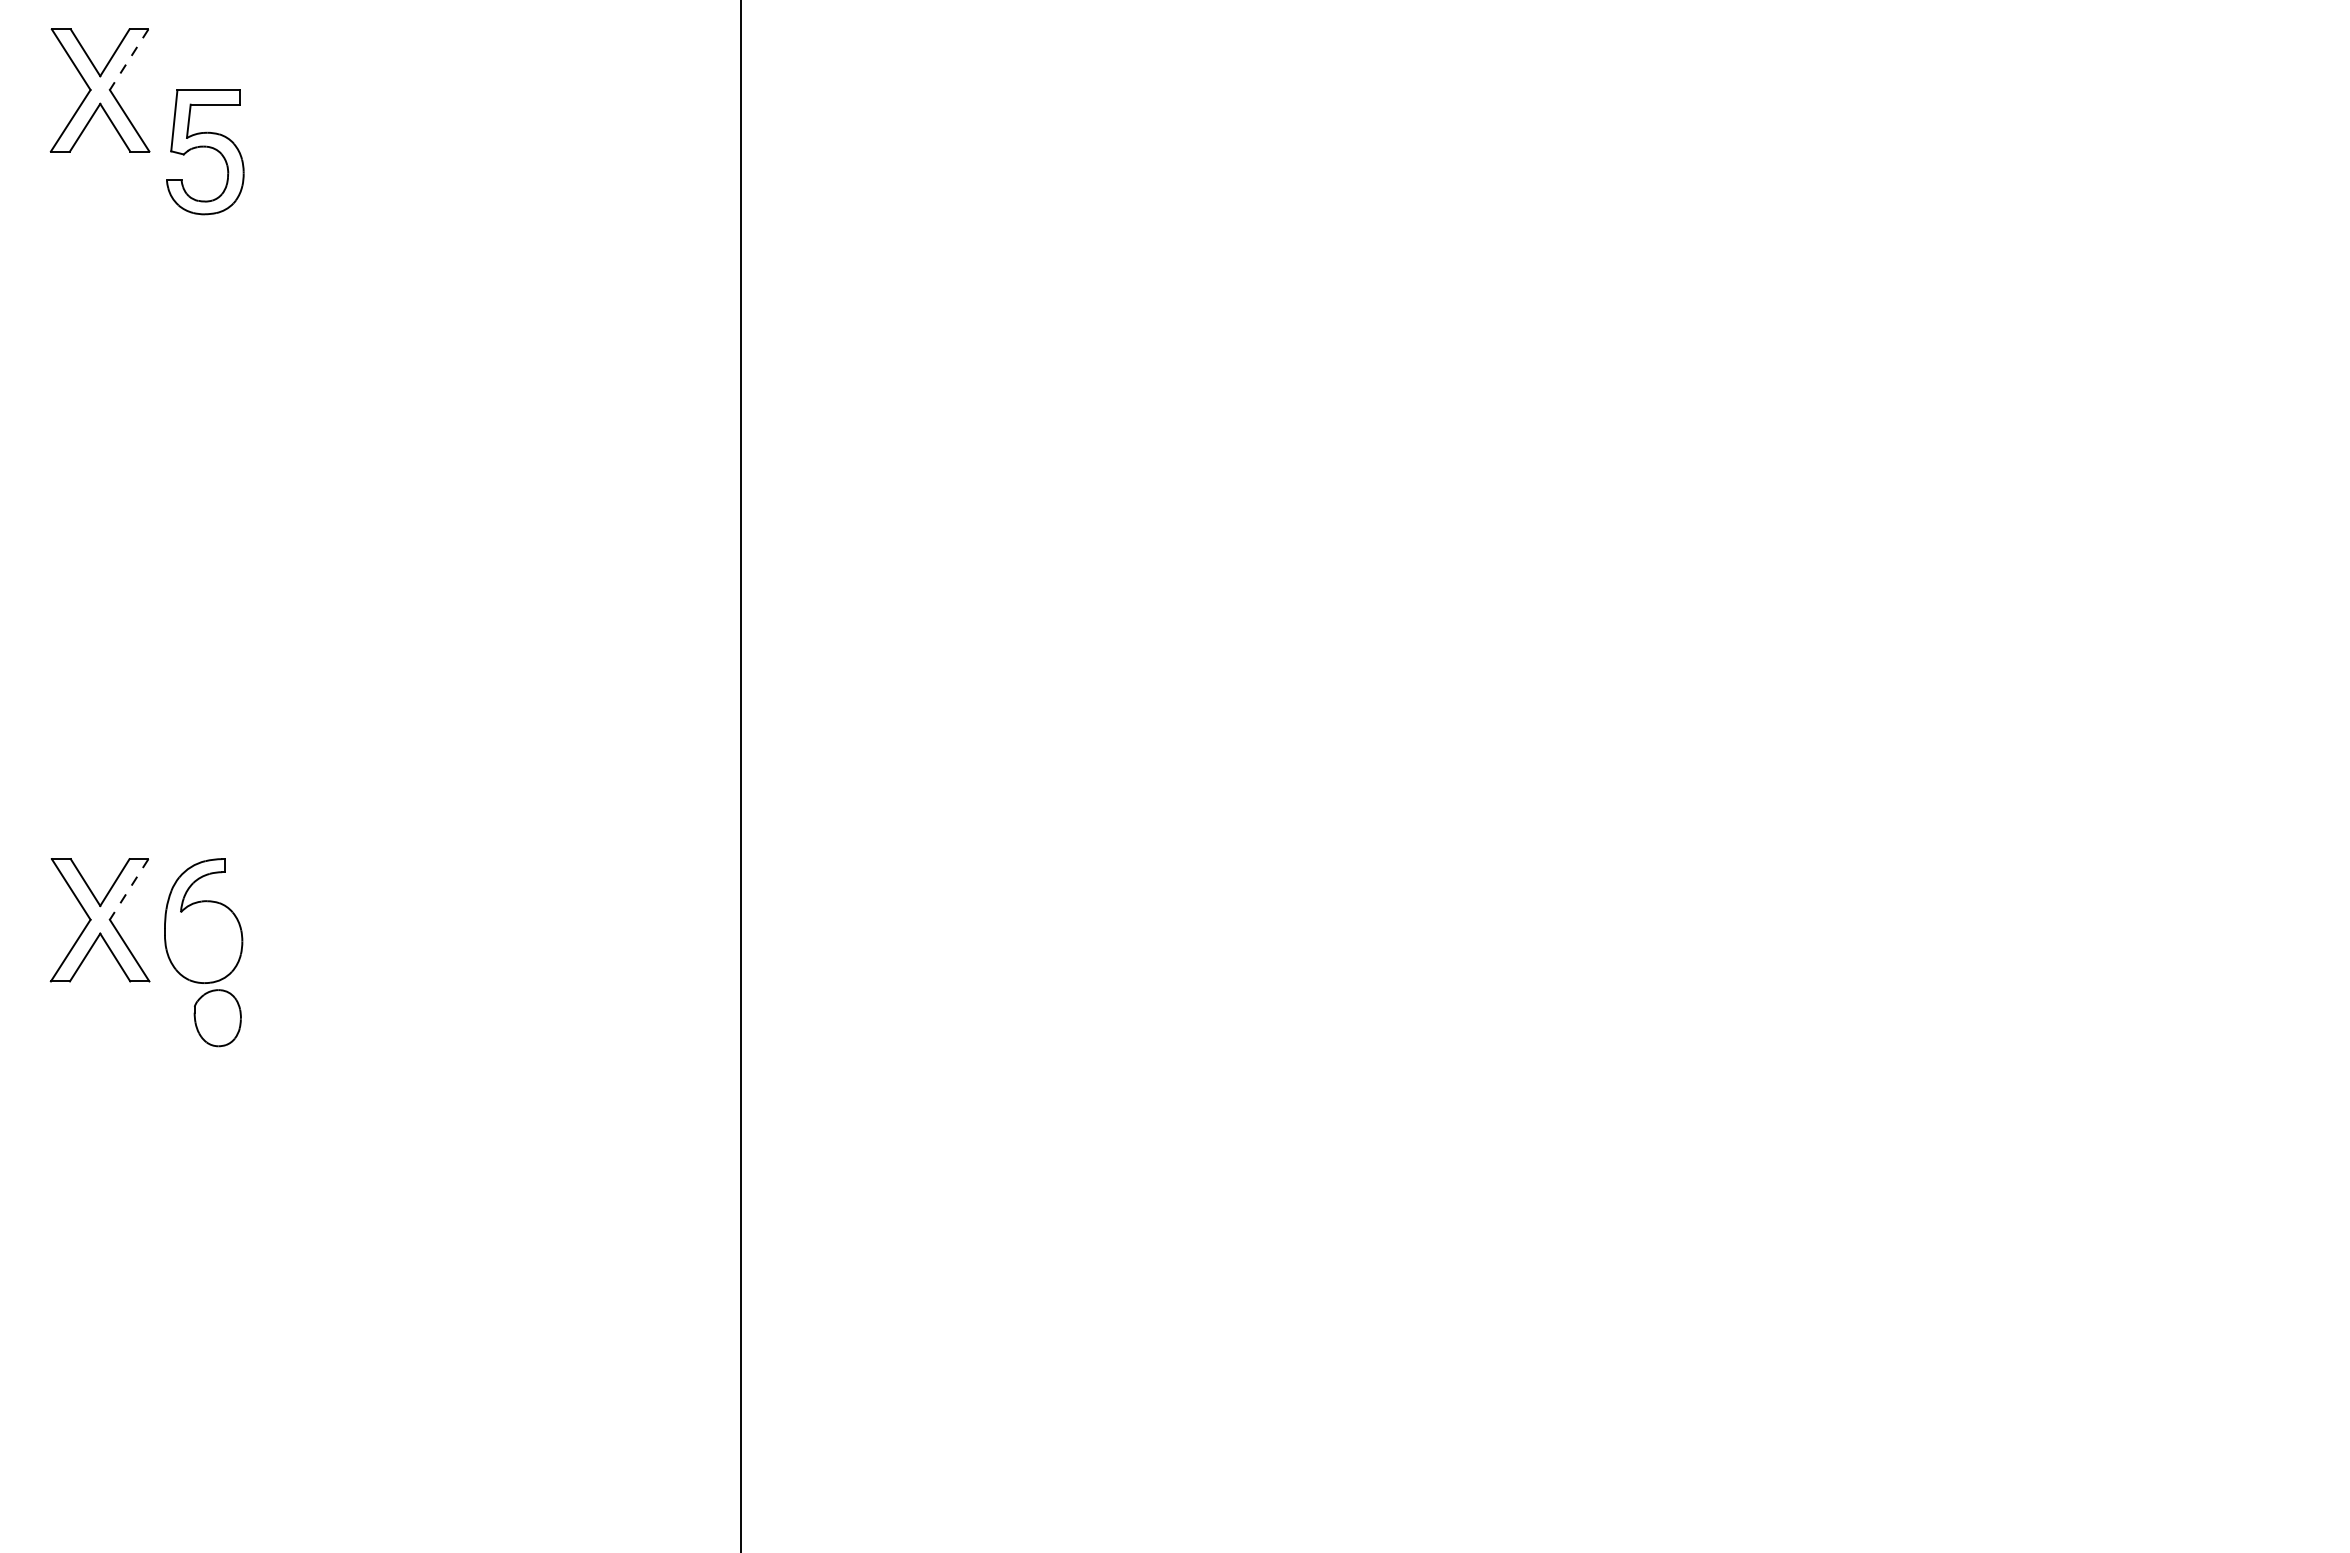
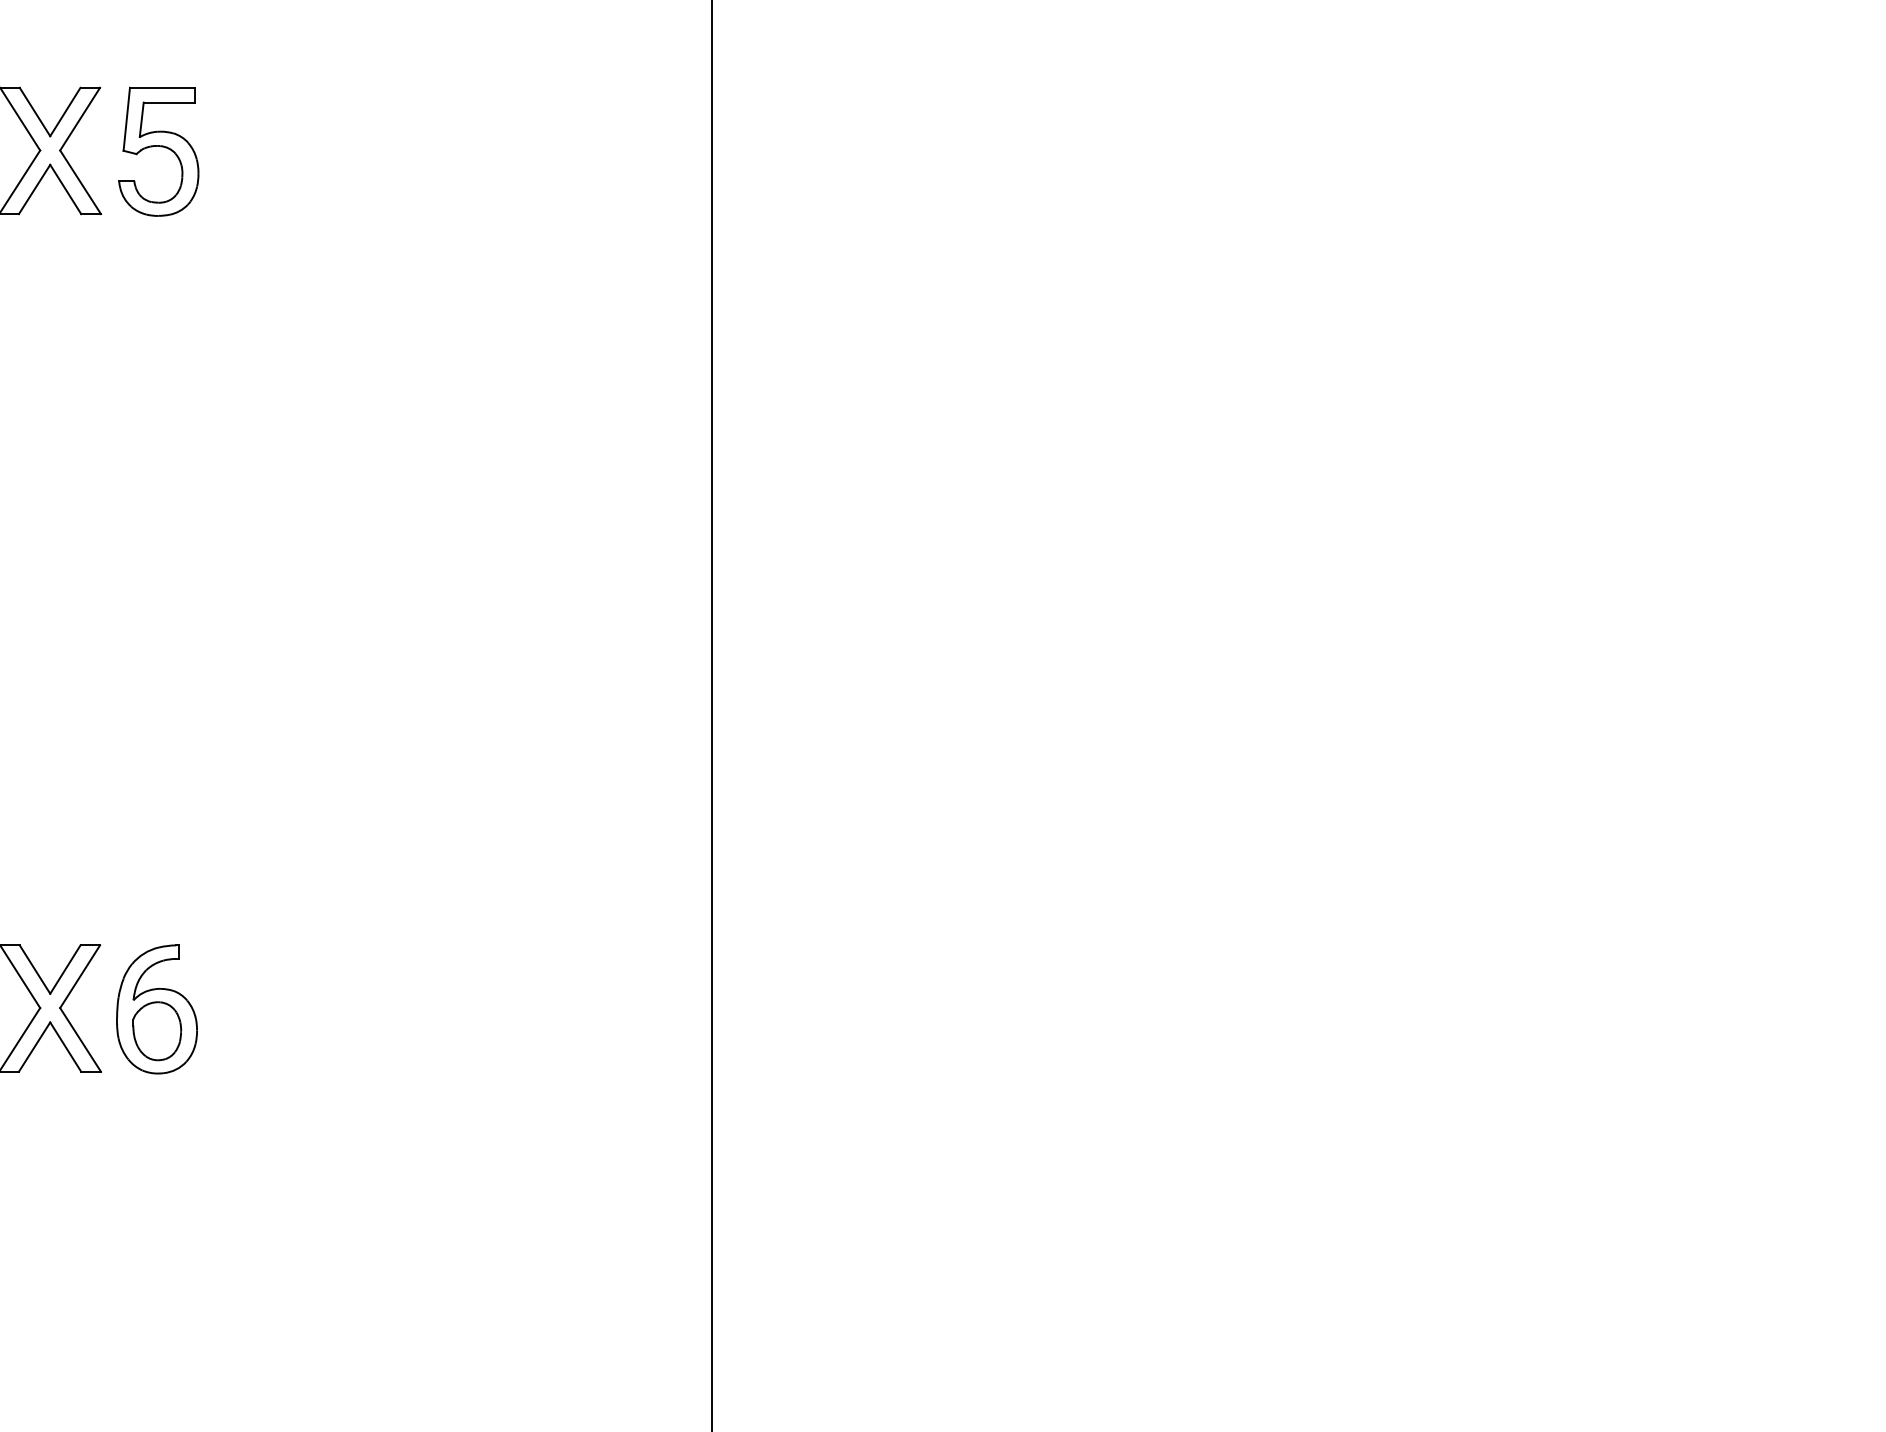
line: (129, 59) -> (80, 118), dashed -> solid
part: (205, 152) -> (158, 152), moved
line: (129, 889) -> (80, 976), dashed -> solid
part: (217, 1018) -> (156, 1031), moved

